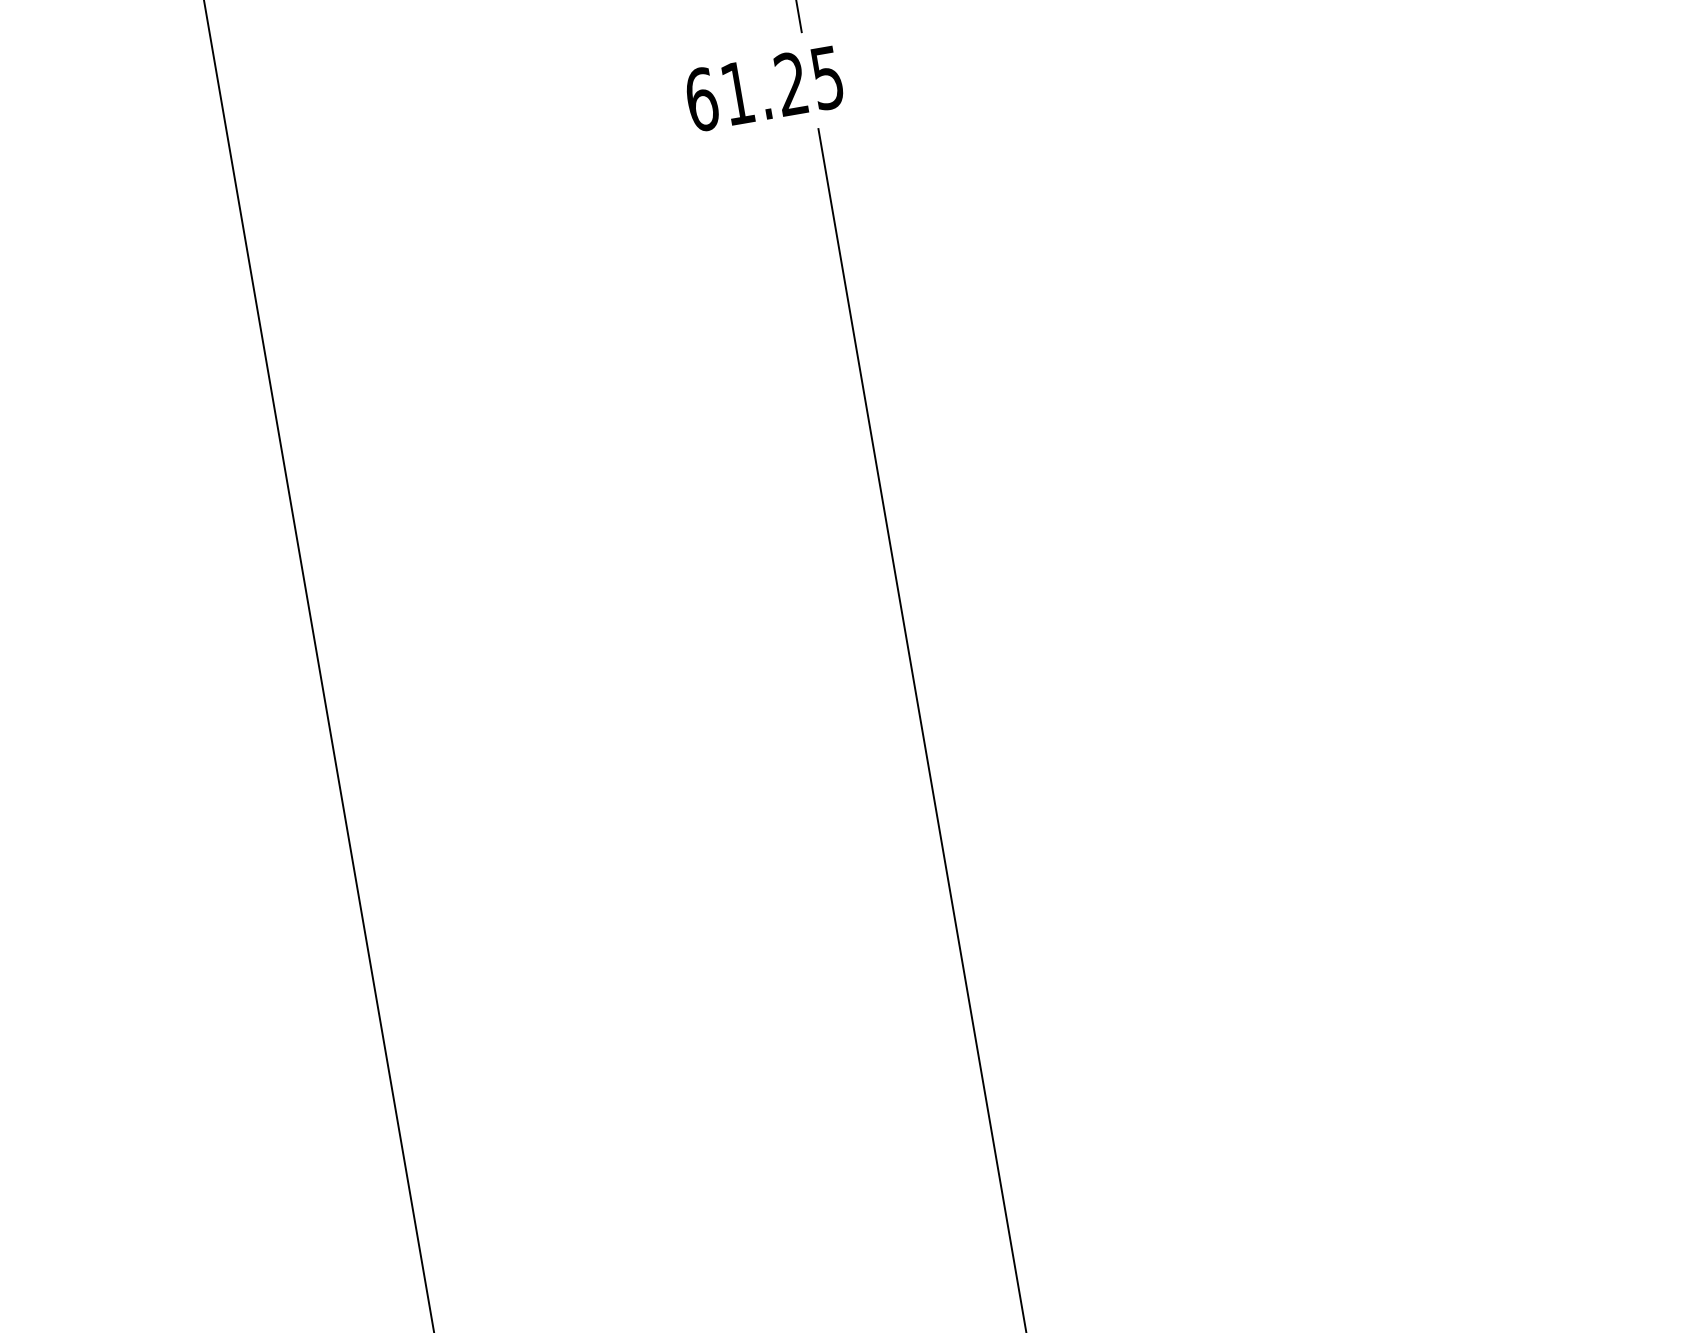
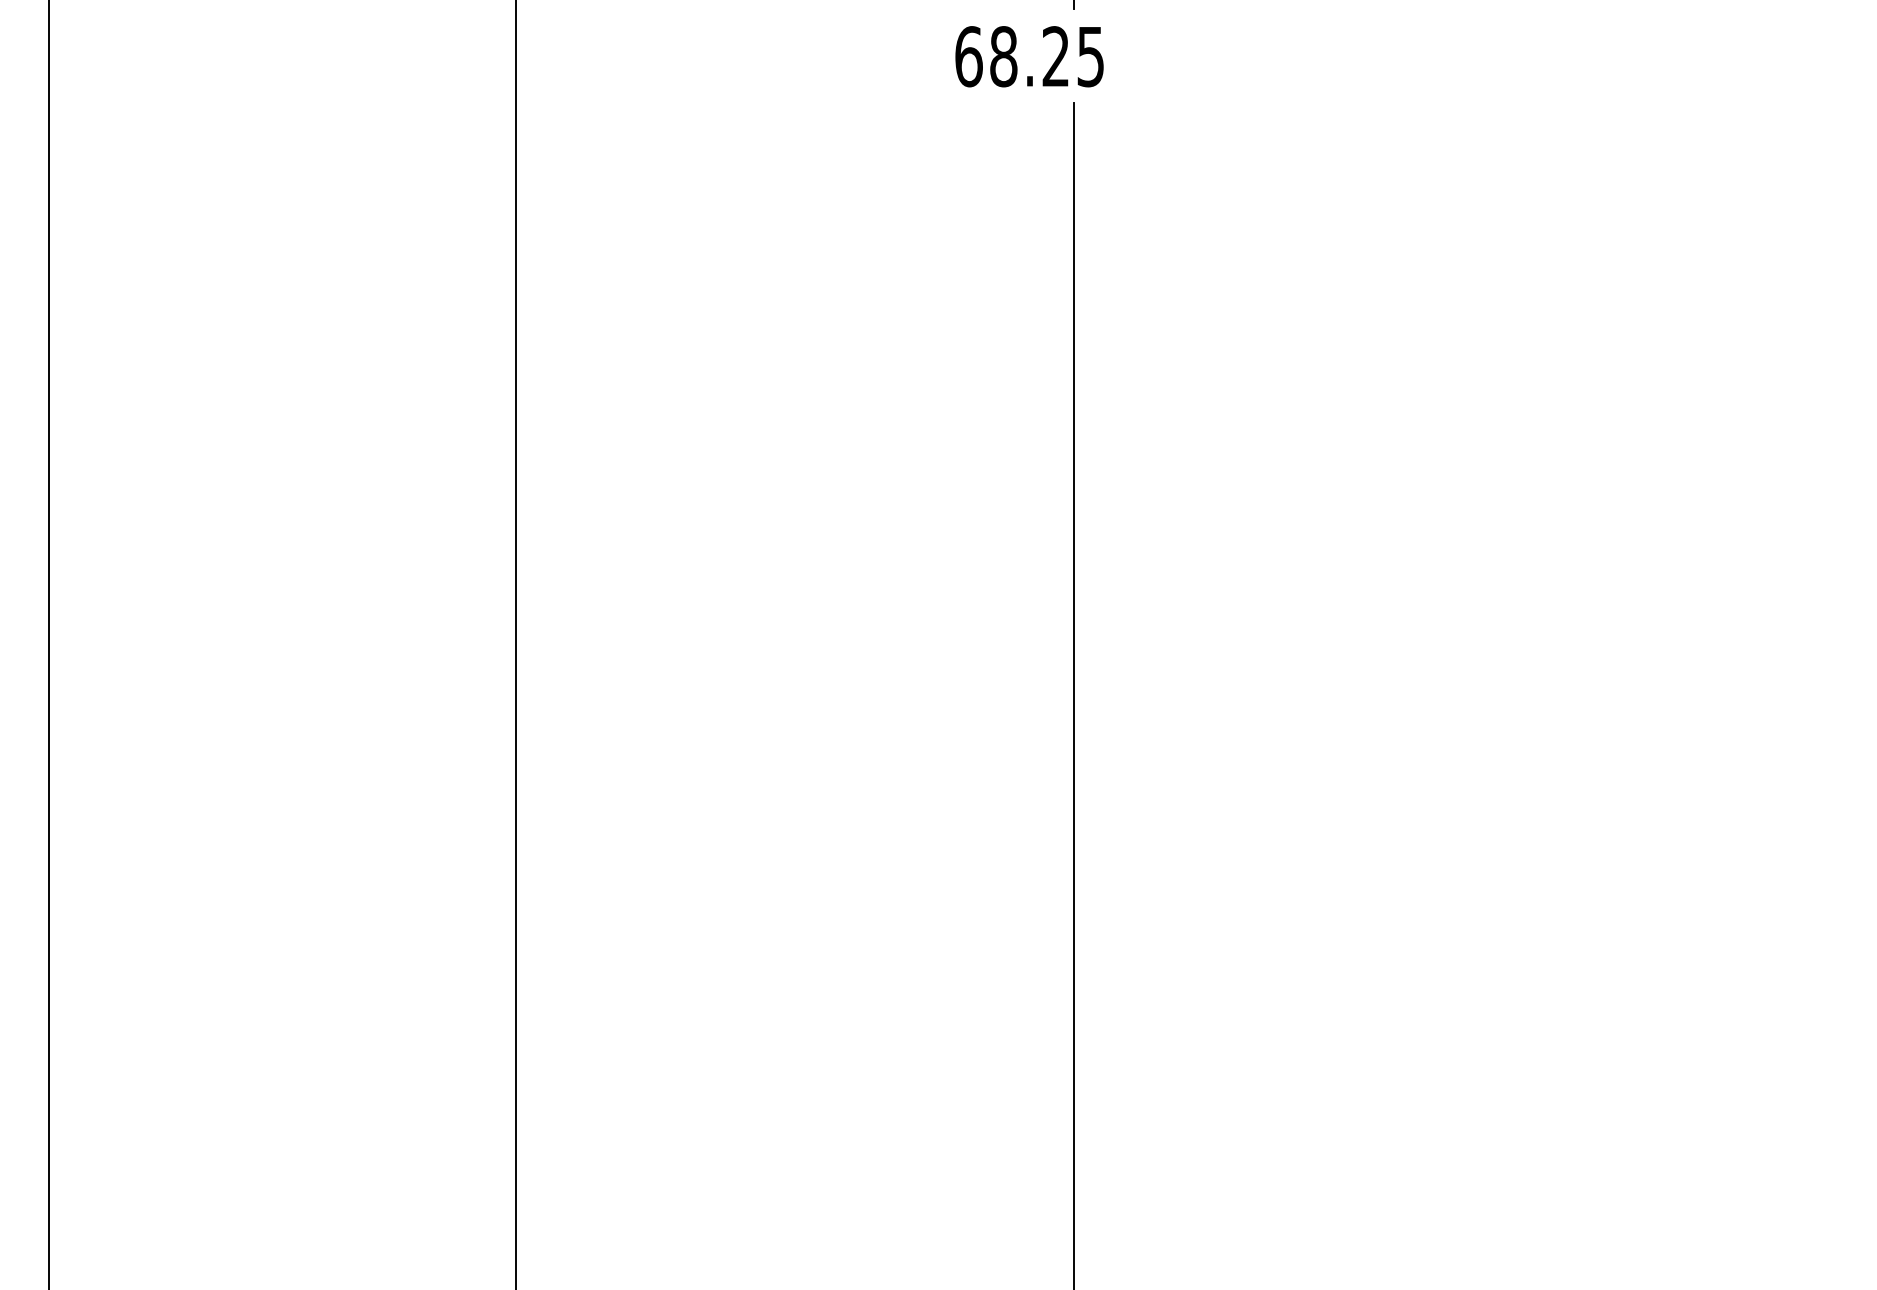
text: (737, 93) -> (1003, 56), 61.25 -> 68.25

